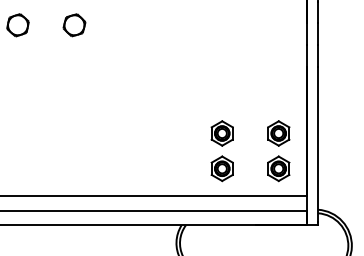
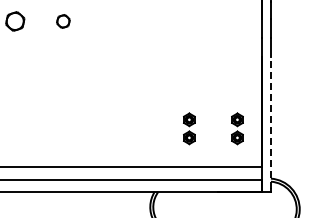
part: (74, 25) -> (63, 21), size x0.7
line: (317, 143) -> (270, 122), solid -> dashed
part: (222, 150) -> (189, 128), size x0.6
part: (278, 150) -> (237, 128), size x0.6

